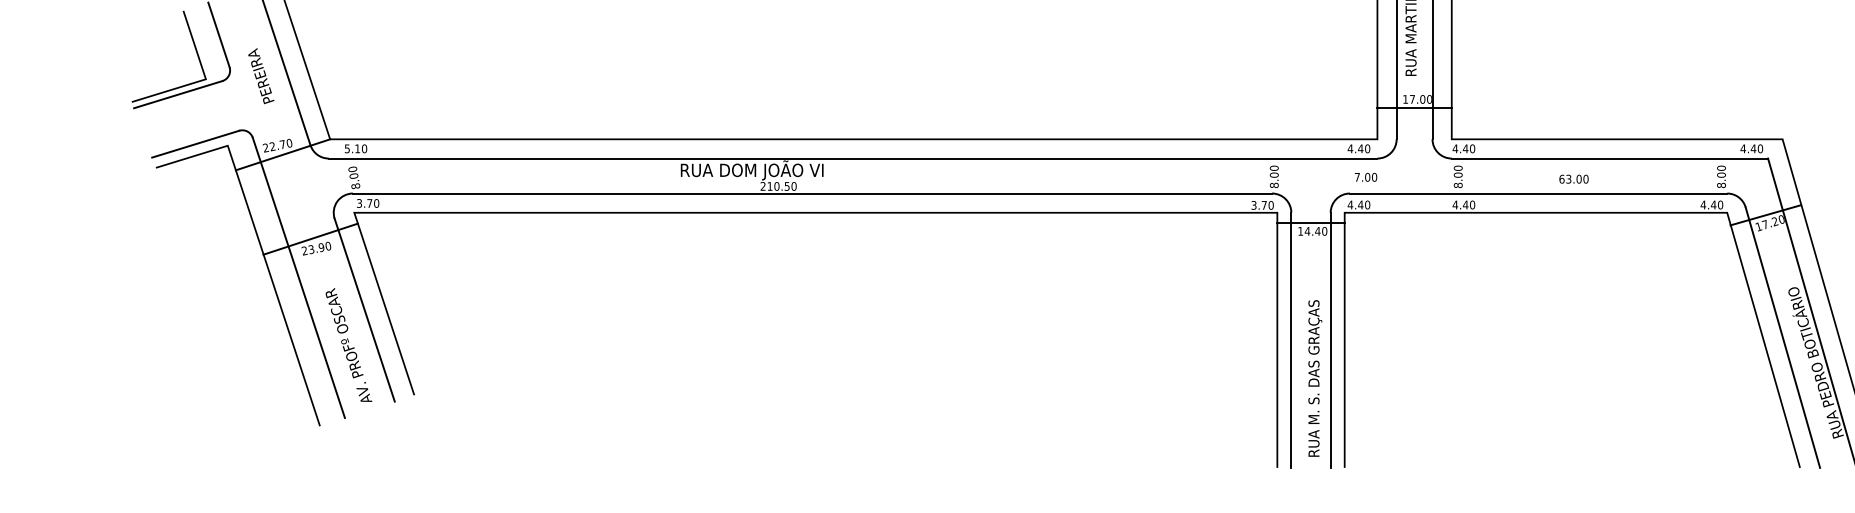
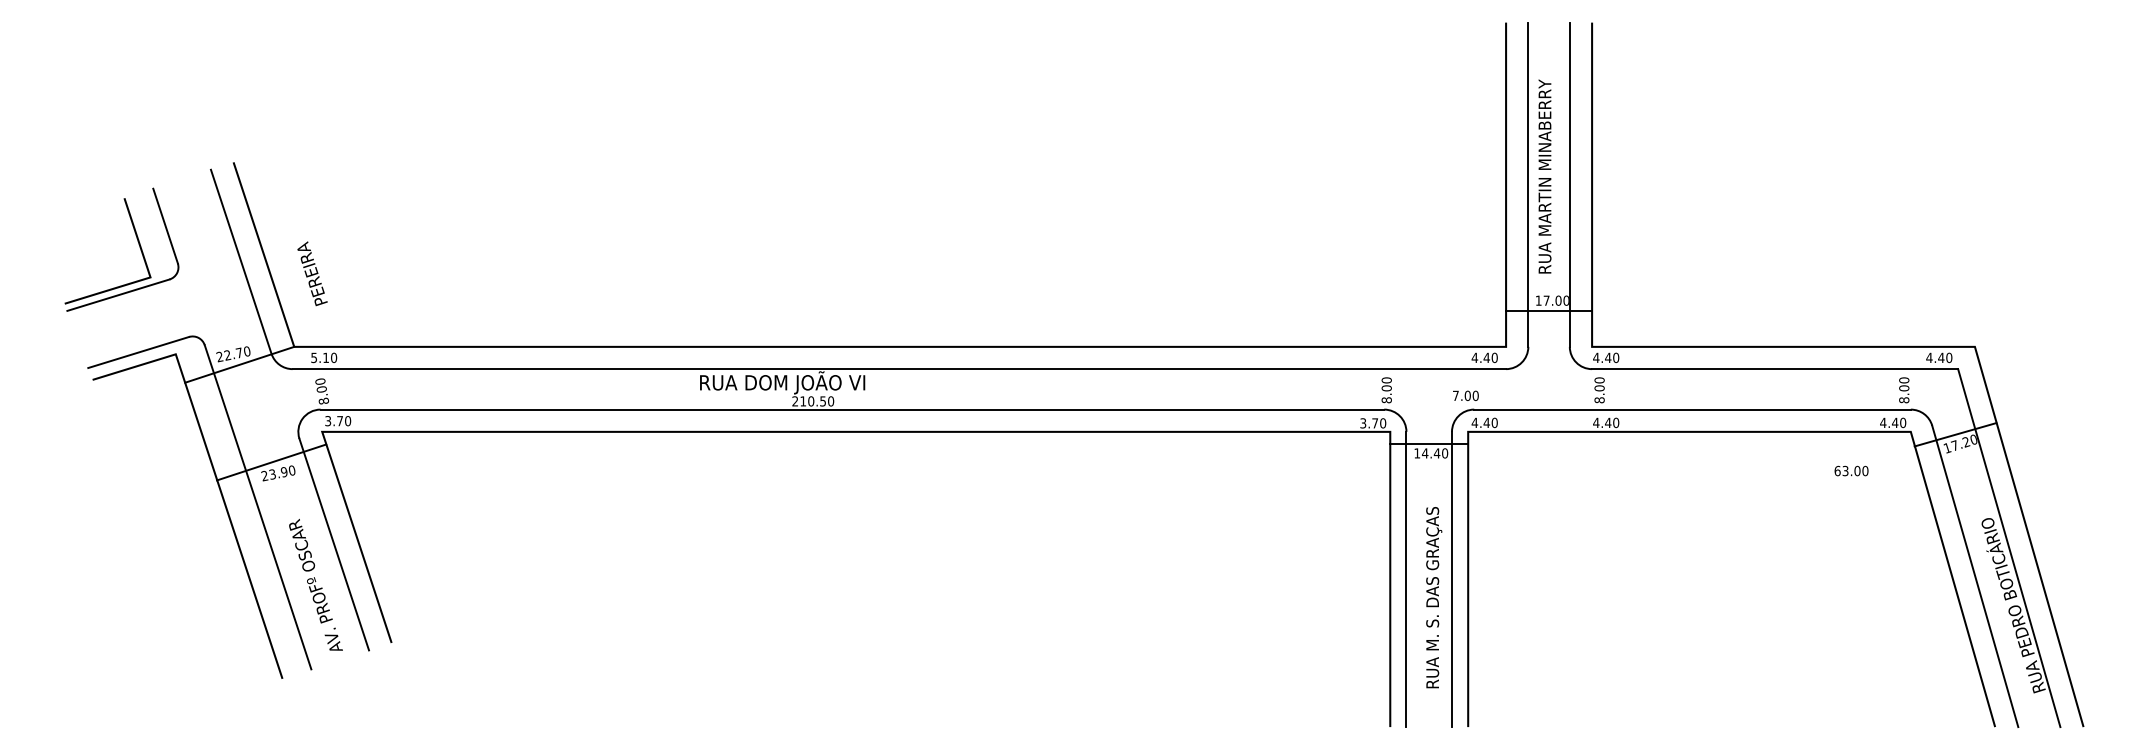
text: (261, 75) -> (312, 273), moved
text: (1365, 177) -> (1465, 395), moved
text: (1573, 178) -> (1851, 470), moved
text: (1315, 378) -> (1434, 597), moved

